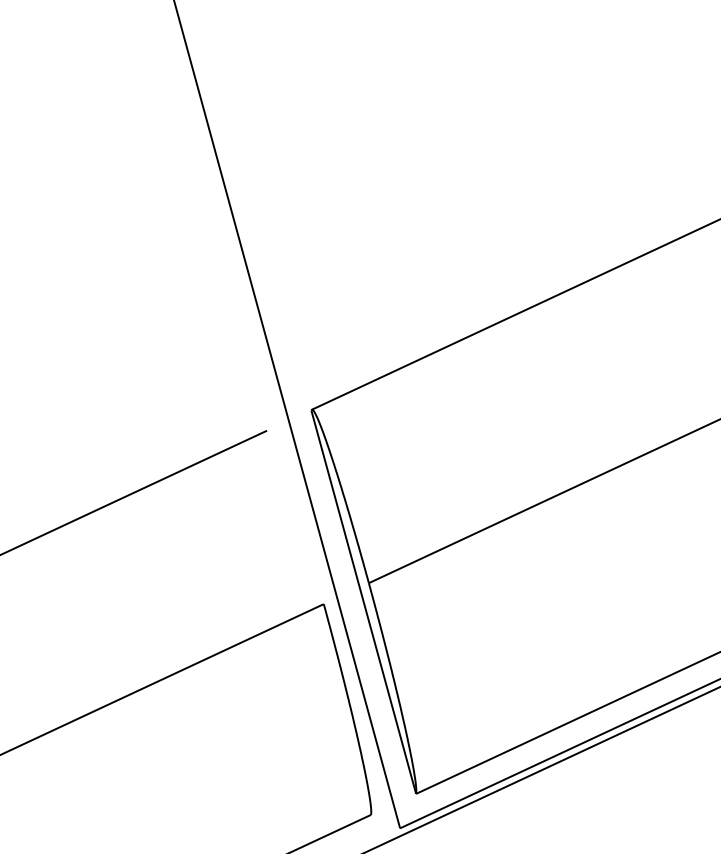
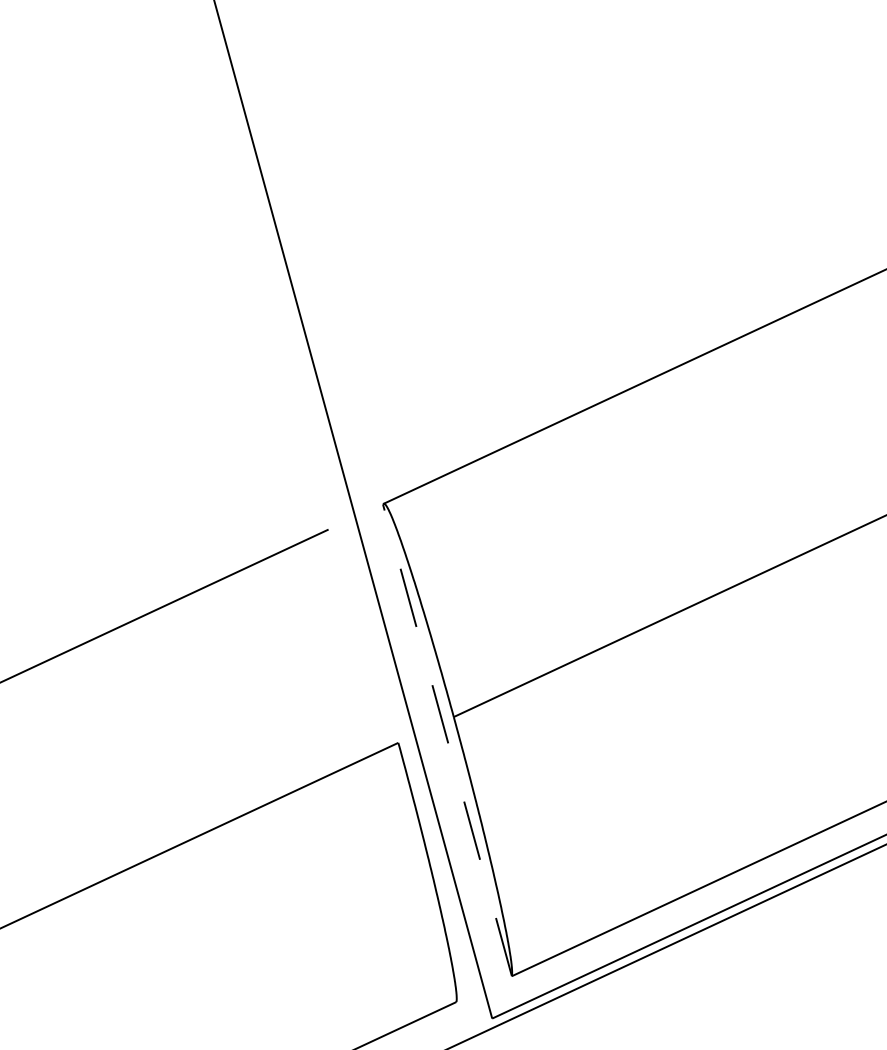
line: (363, 602) -> (447, 740), solid -> dashed

